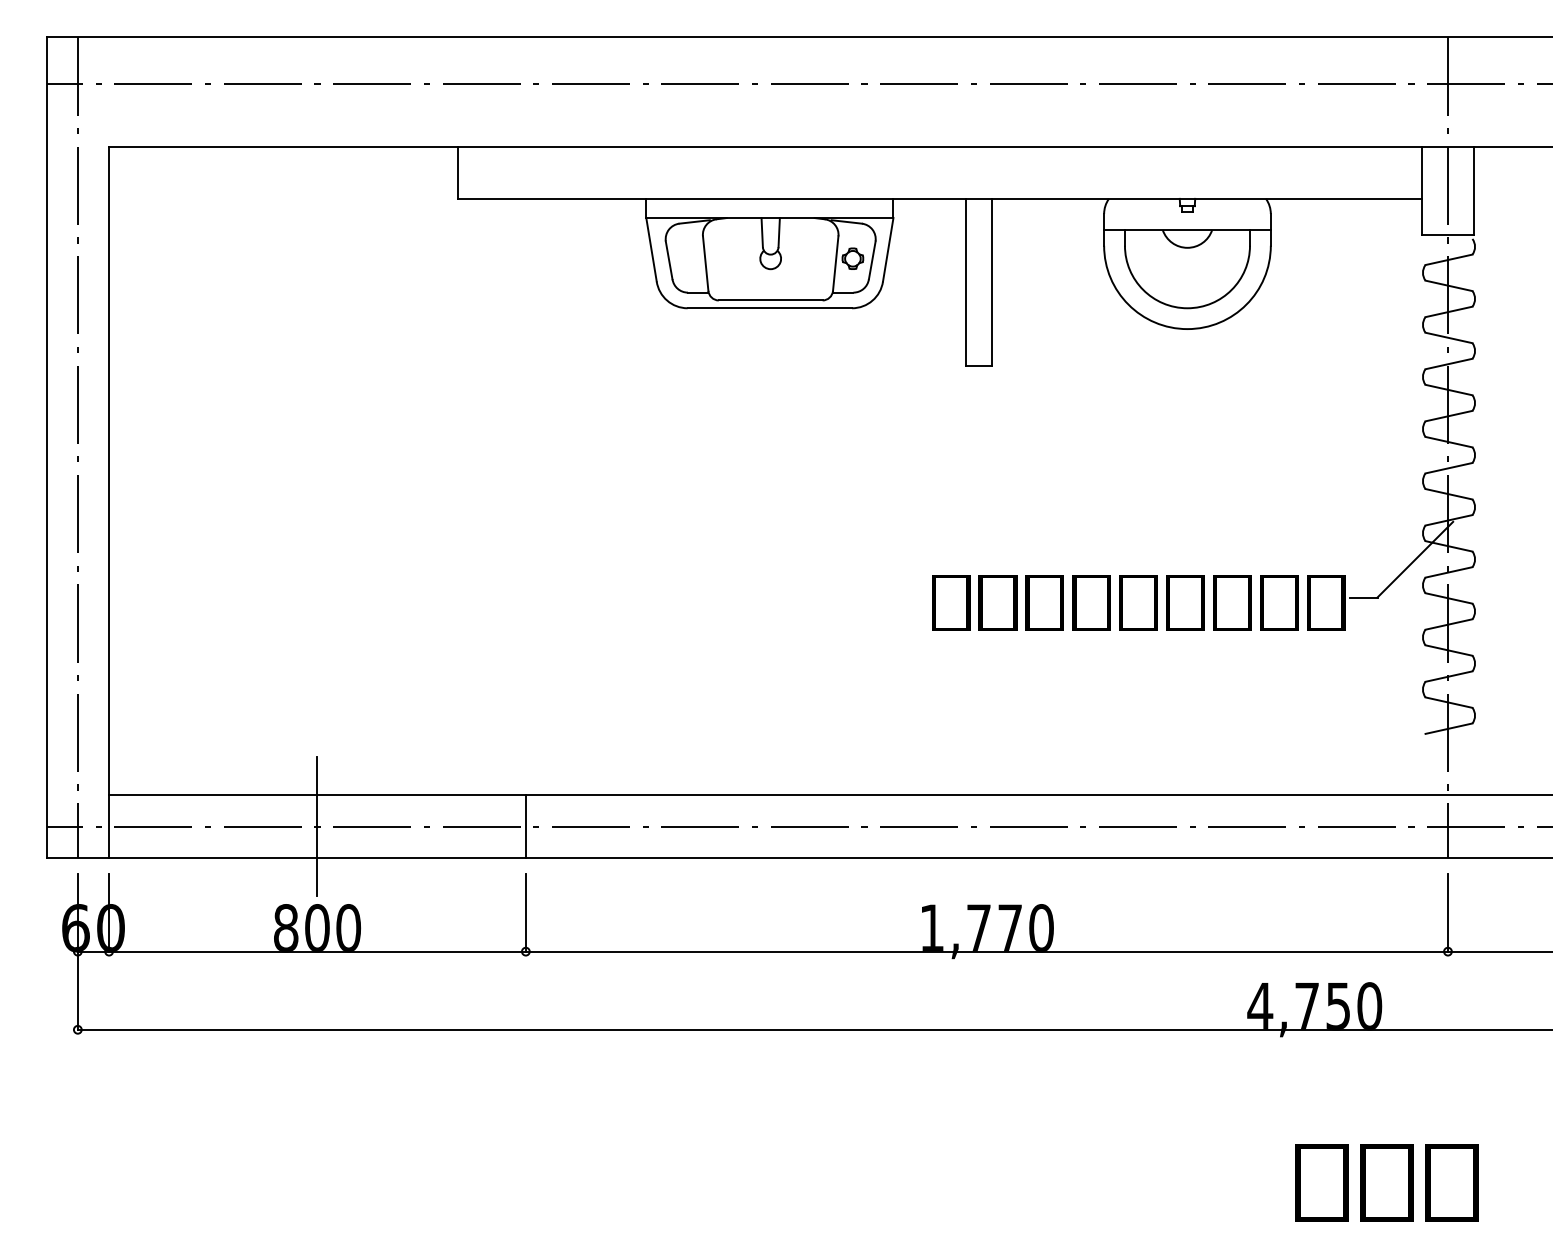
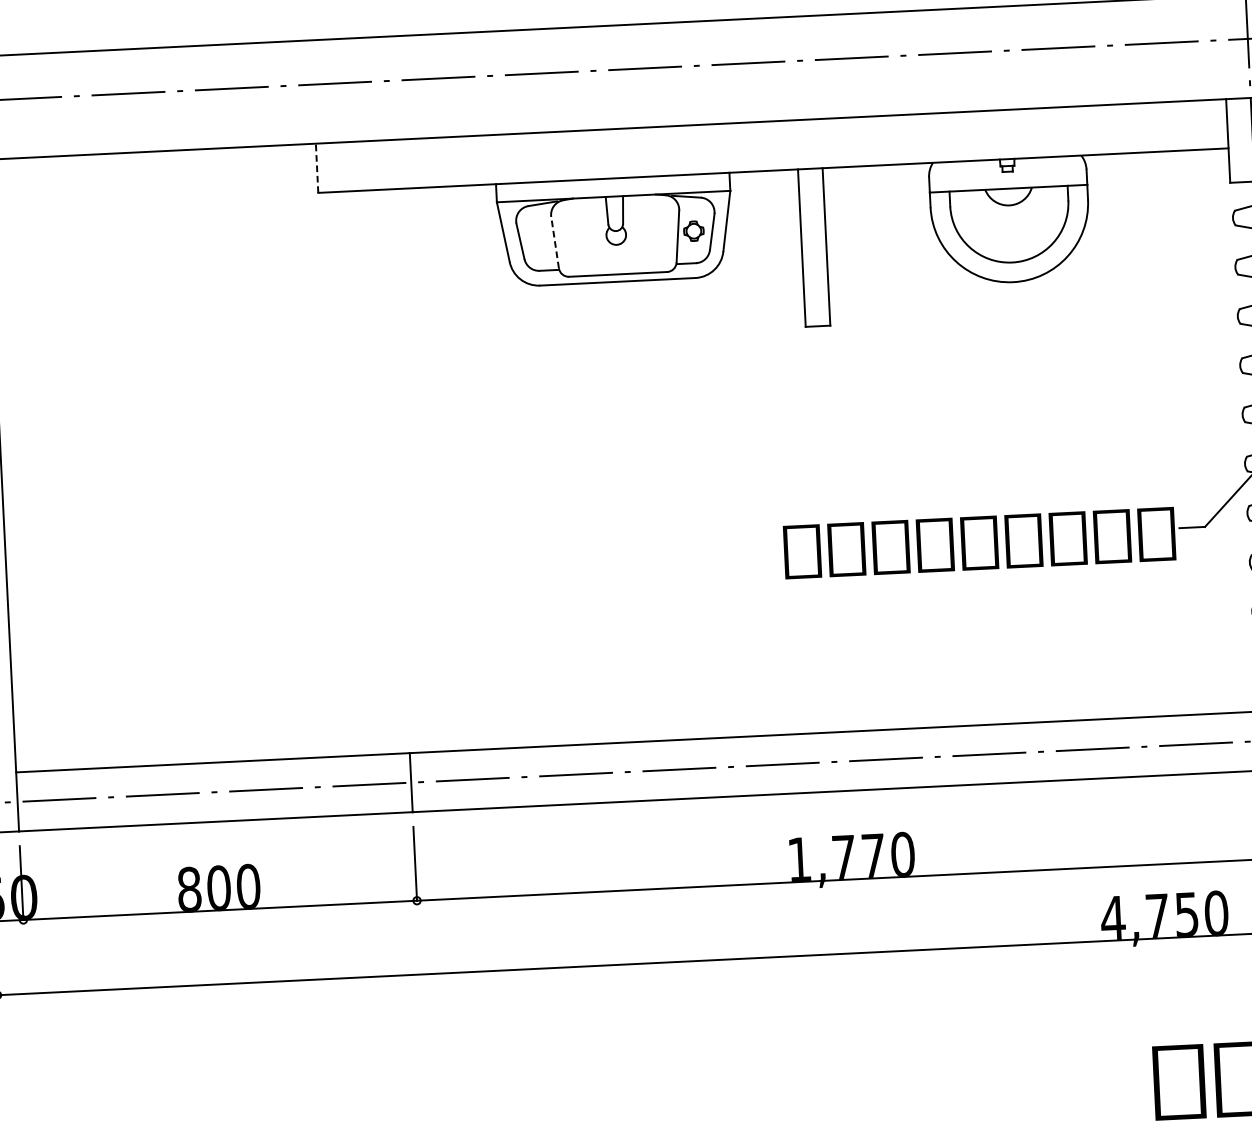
line: (458, 172) -> (317, 167), solid -> dashed
line: (705, 263) -> (554, 242), solid -> dashed
line: (317, 825) -> (214, 791), removed

